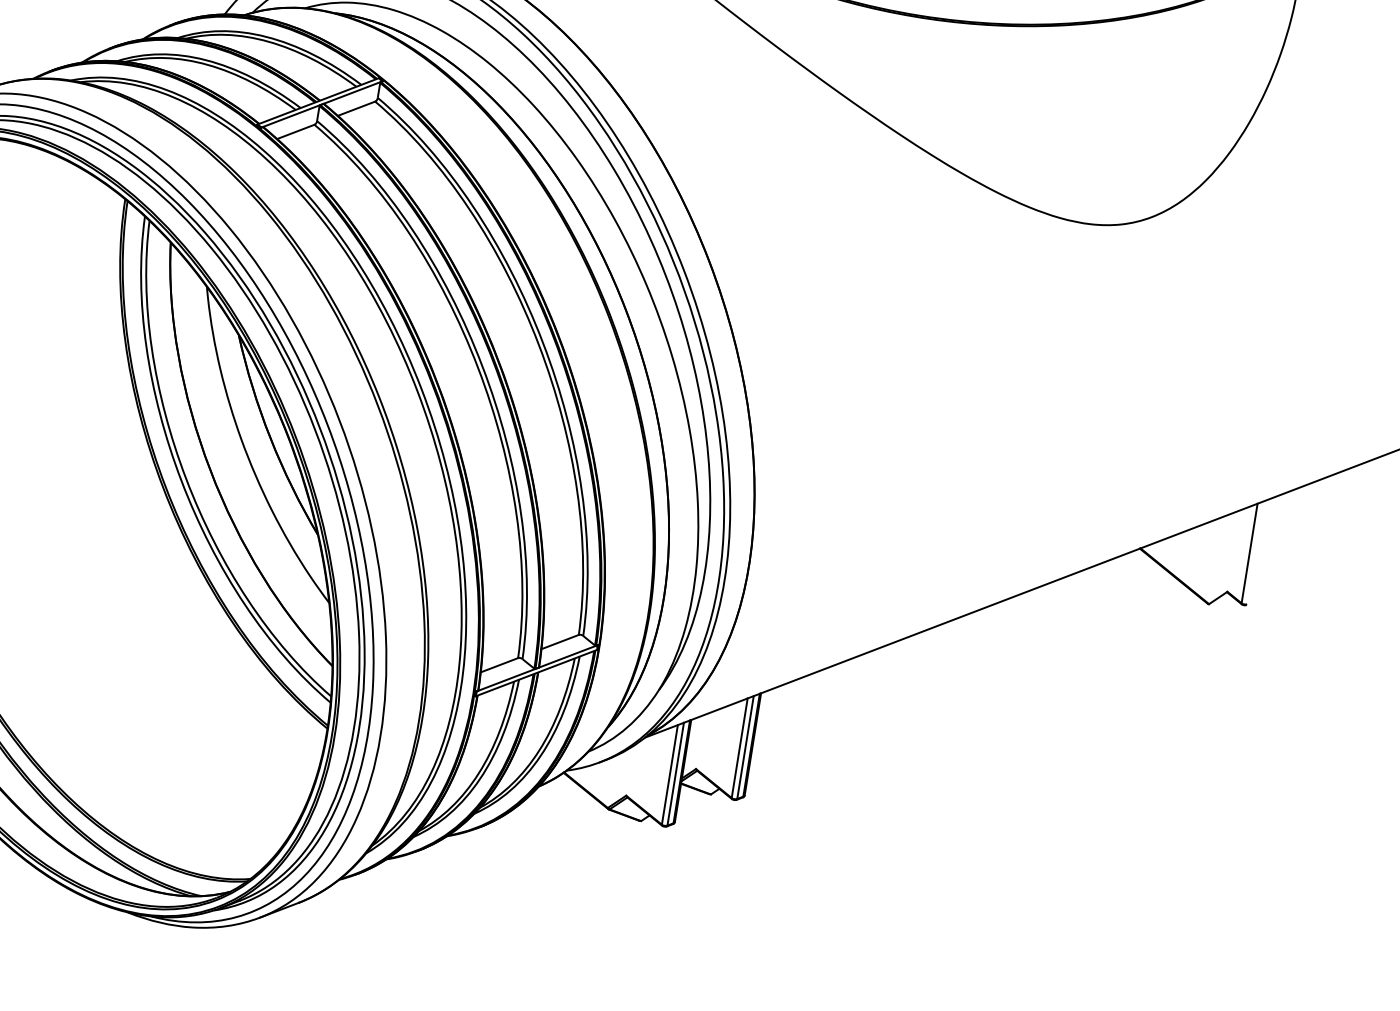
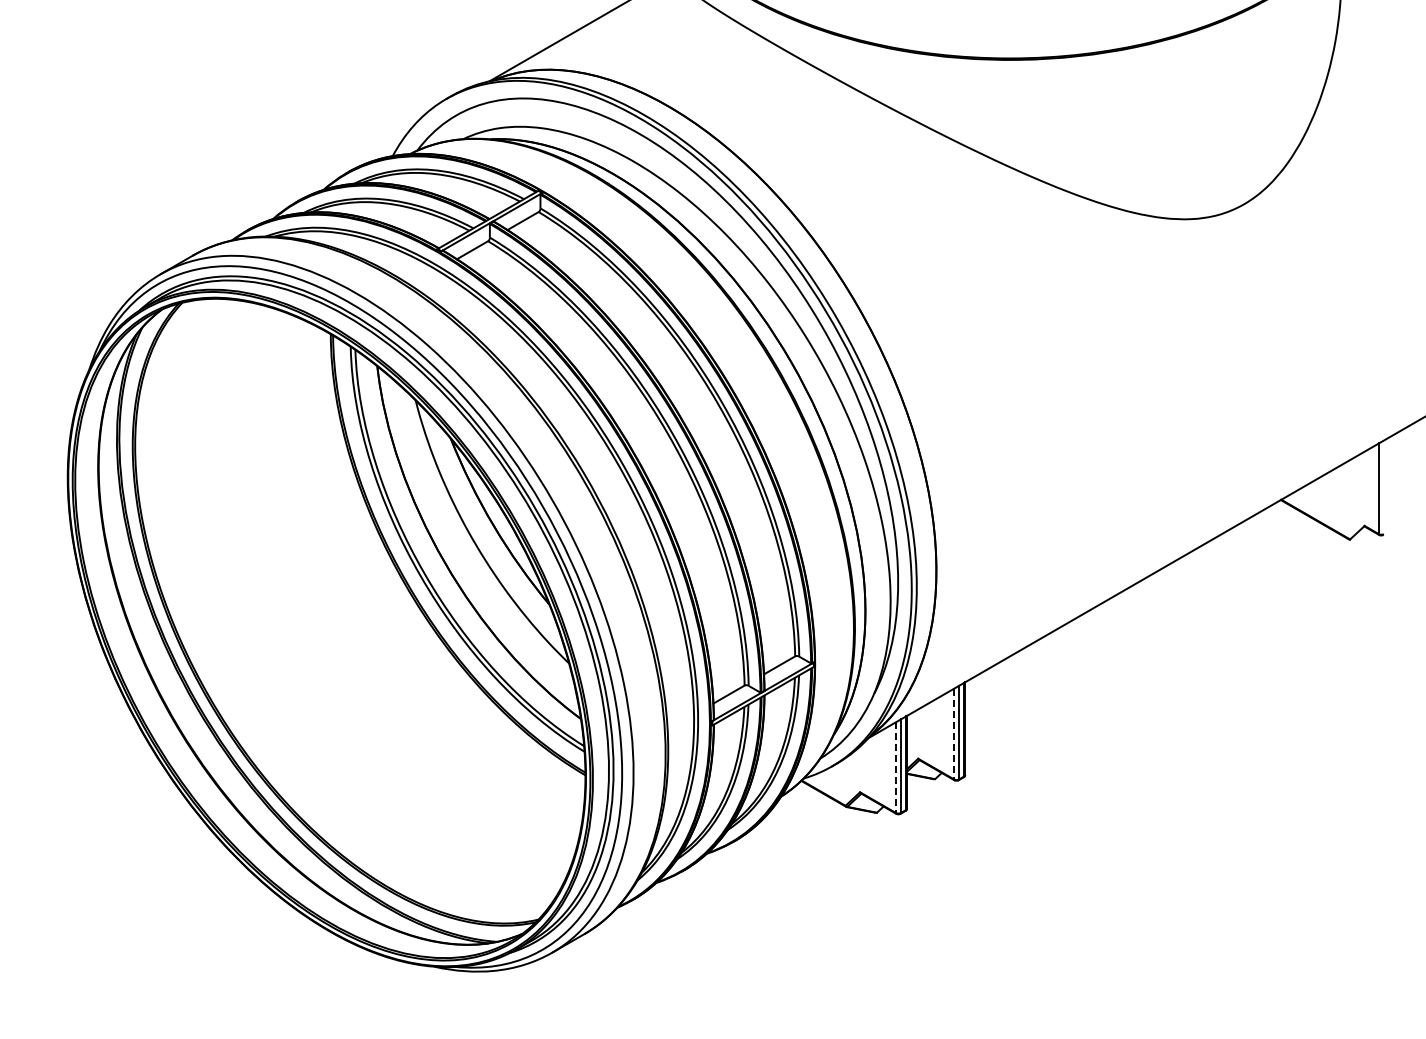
line: (740, 748) -> (954, 734), solid -> dashed
line: (669, 775) -> (895, 768), solid -> dashed

